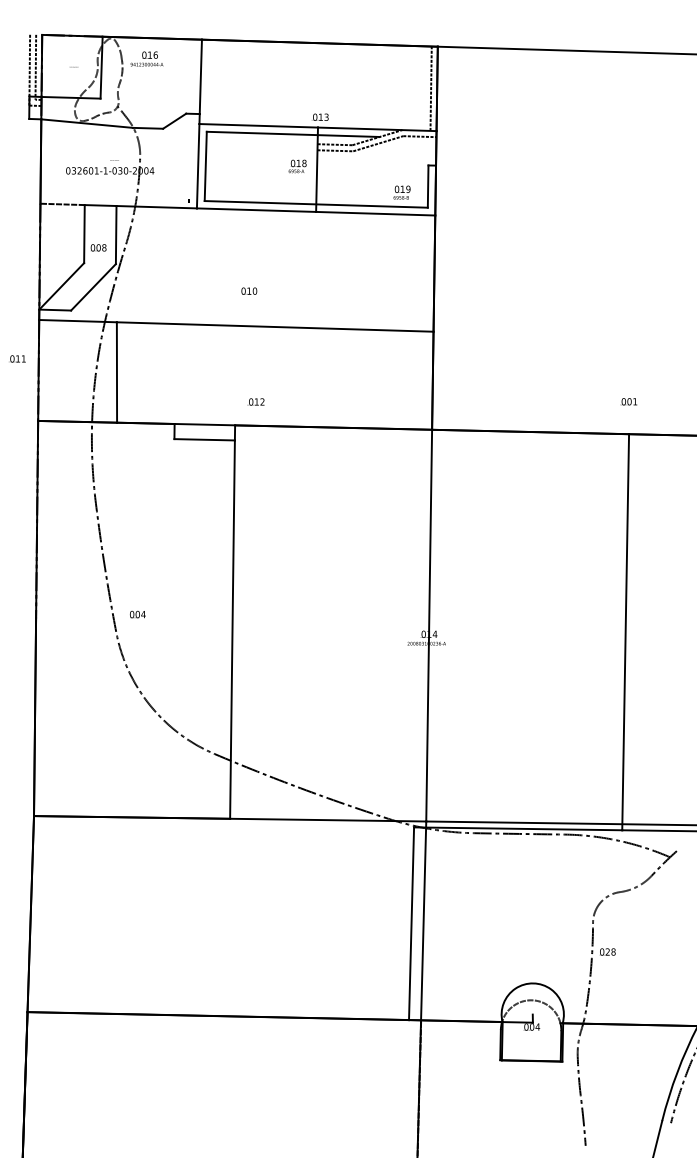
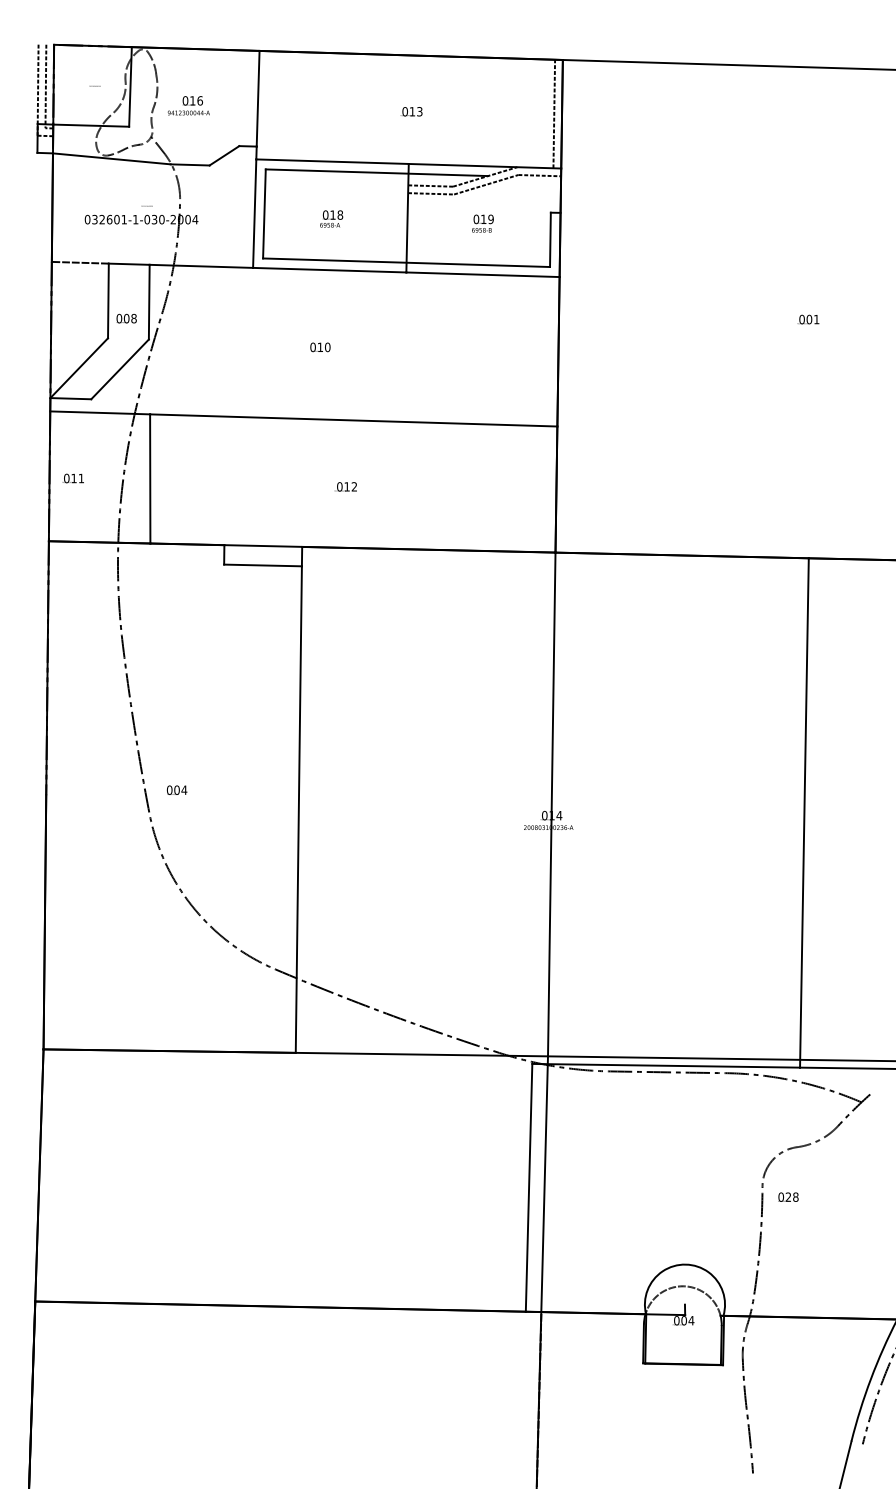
text: (146, 58) -> (188, 105), moved
text: (320, 117) -> (411, 111), moved
text: (297, 166) -> (331, 218), moved
text: (401, 192) -> (482, 223), moved
text: (249, 291) -> (320, 347), moved
text: (16, 358) -> (72, 478), moved
text: (255, 401) -> (345, 486), moved
text: (628, 401) -> (808, 319), moved
text: (607, 951) -> (788, 1196), moved

